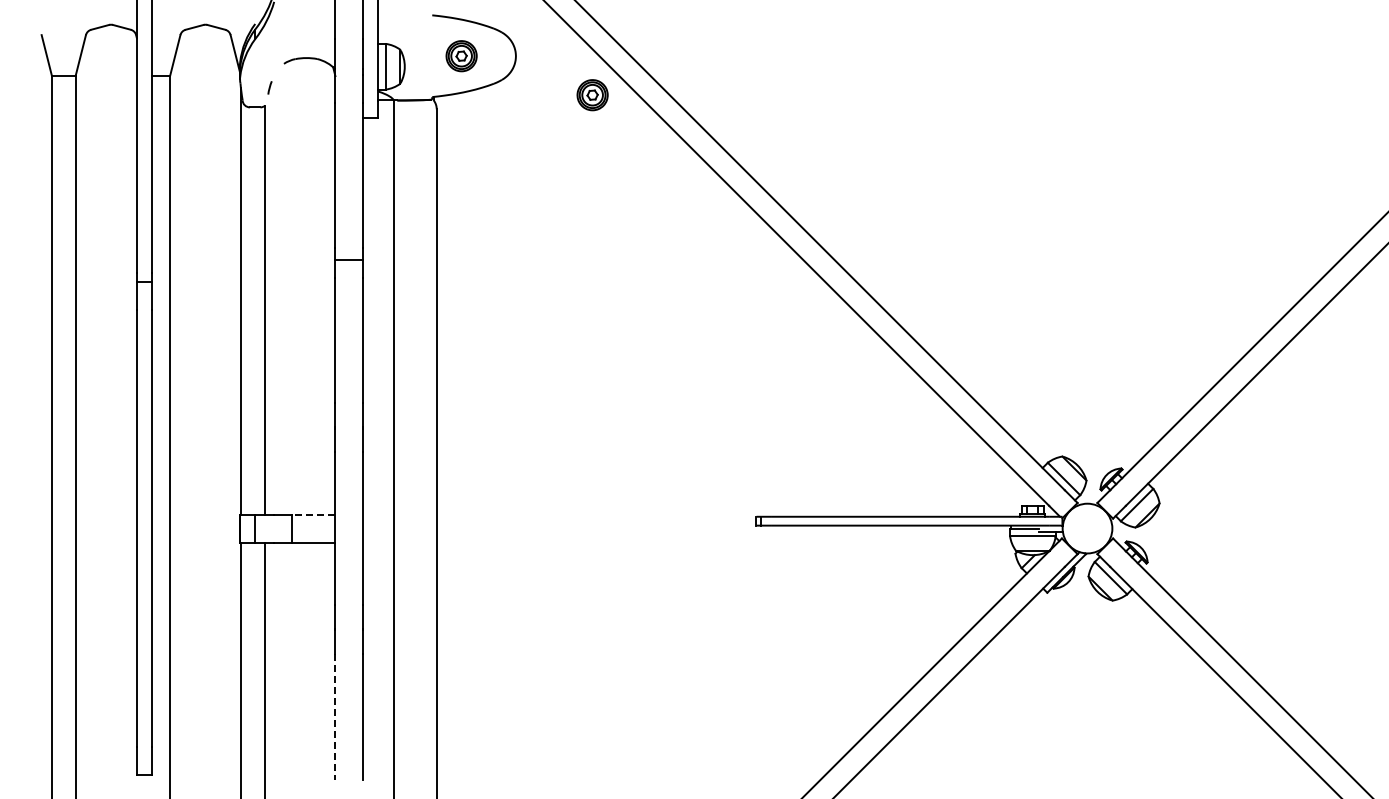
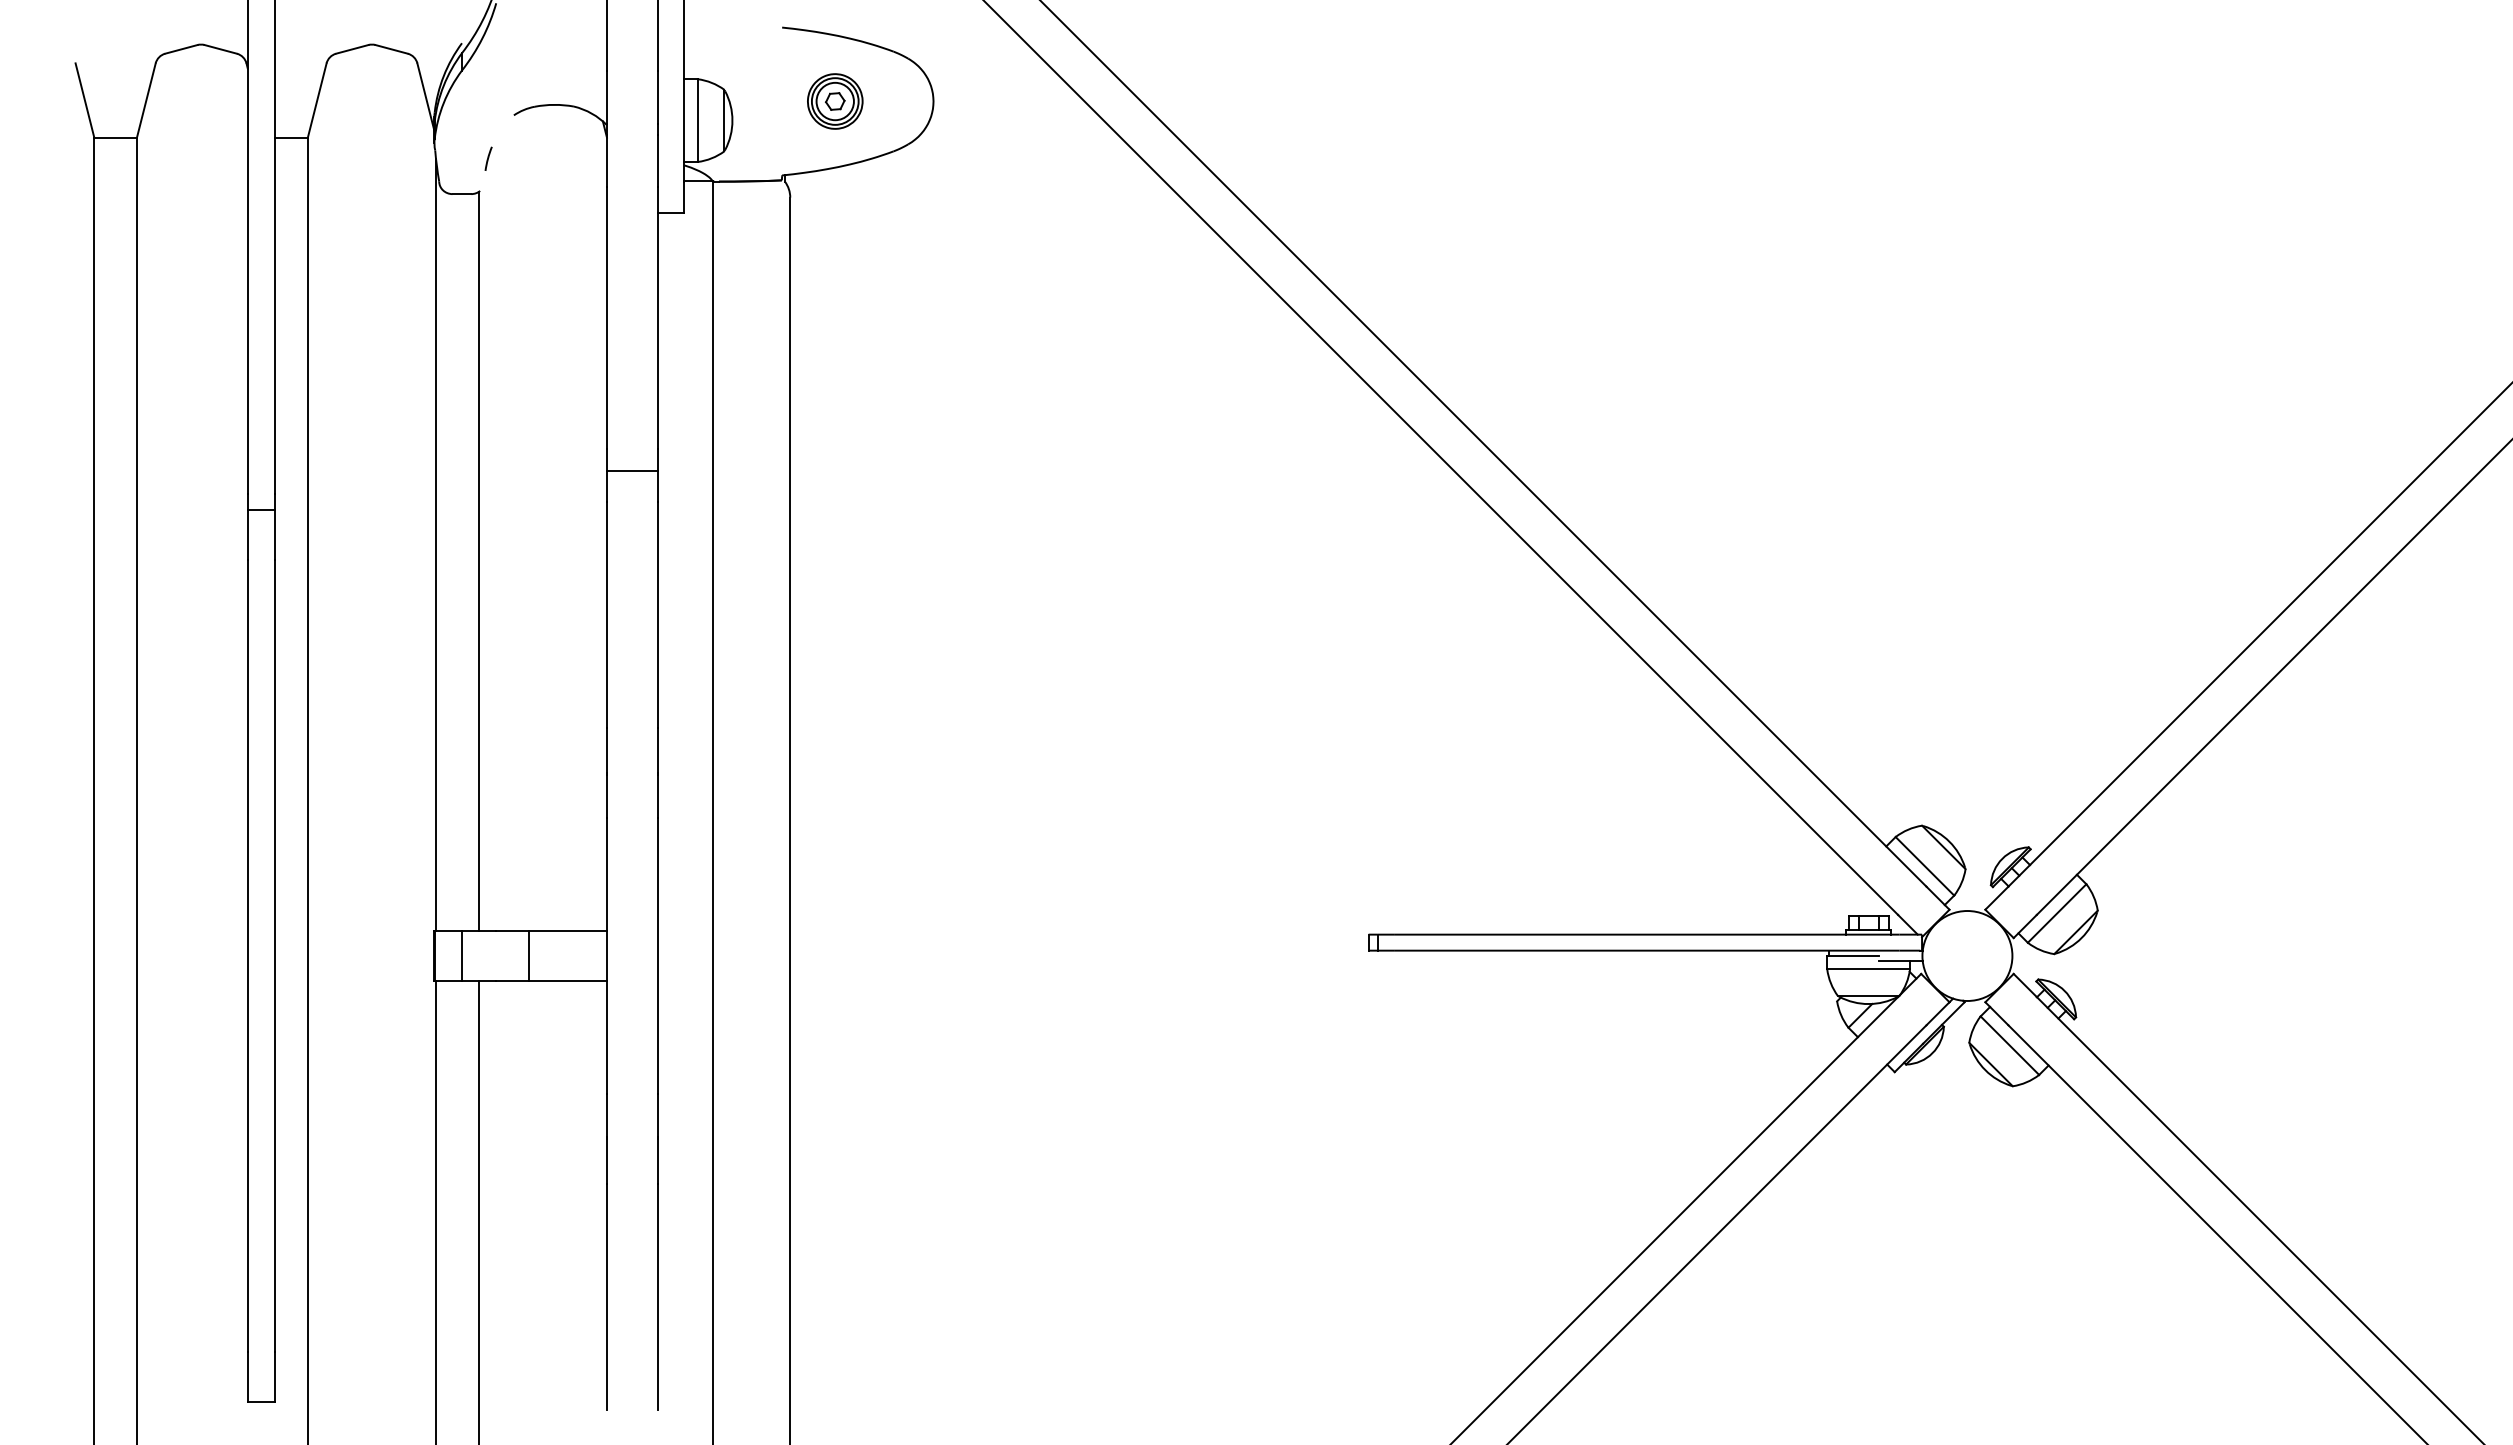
part: (592, 95) -> (1071, 172), removed
line: (313, 514) -> (567, 930), dashed -> solid
line: (335, 716) -> (607, 1295), dashed -> solid

